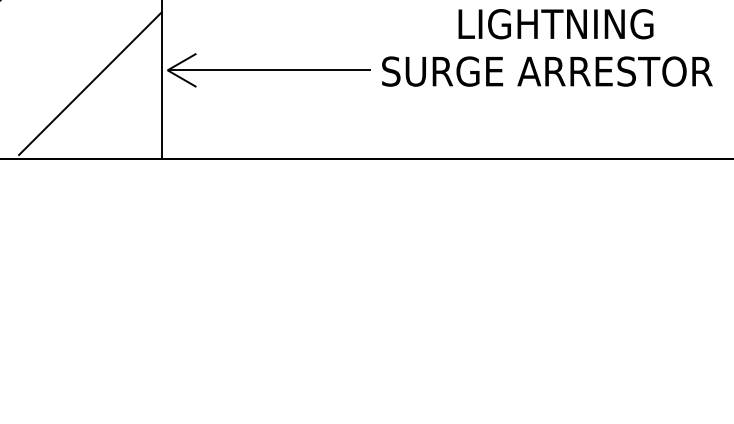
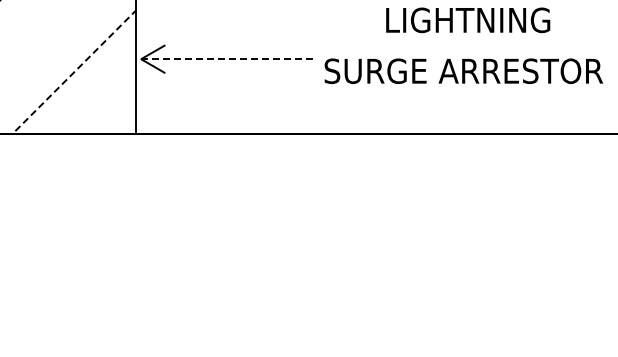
line: (269, 70) -> (226, 59), solid -> dashed
text: (546, 70) -> (463, 70), moved
line: (89, 83) -> (75, 70), solid -> dashed

